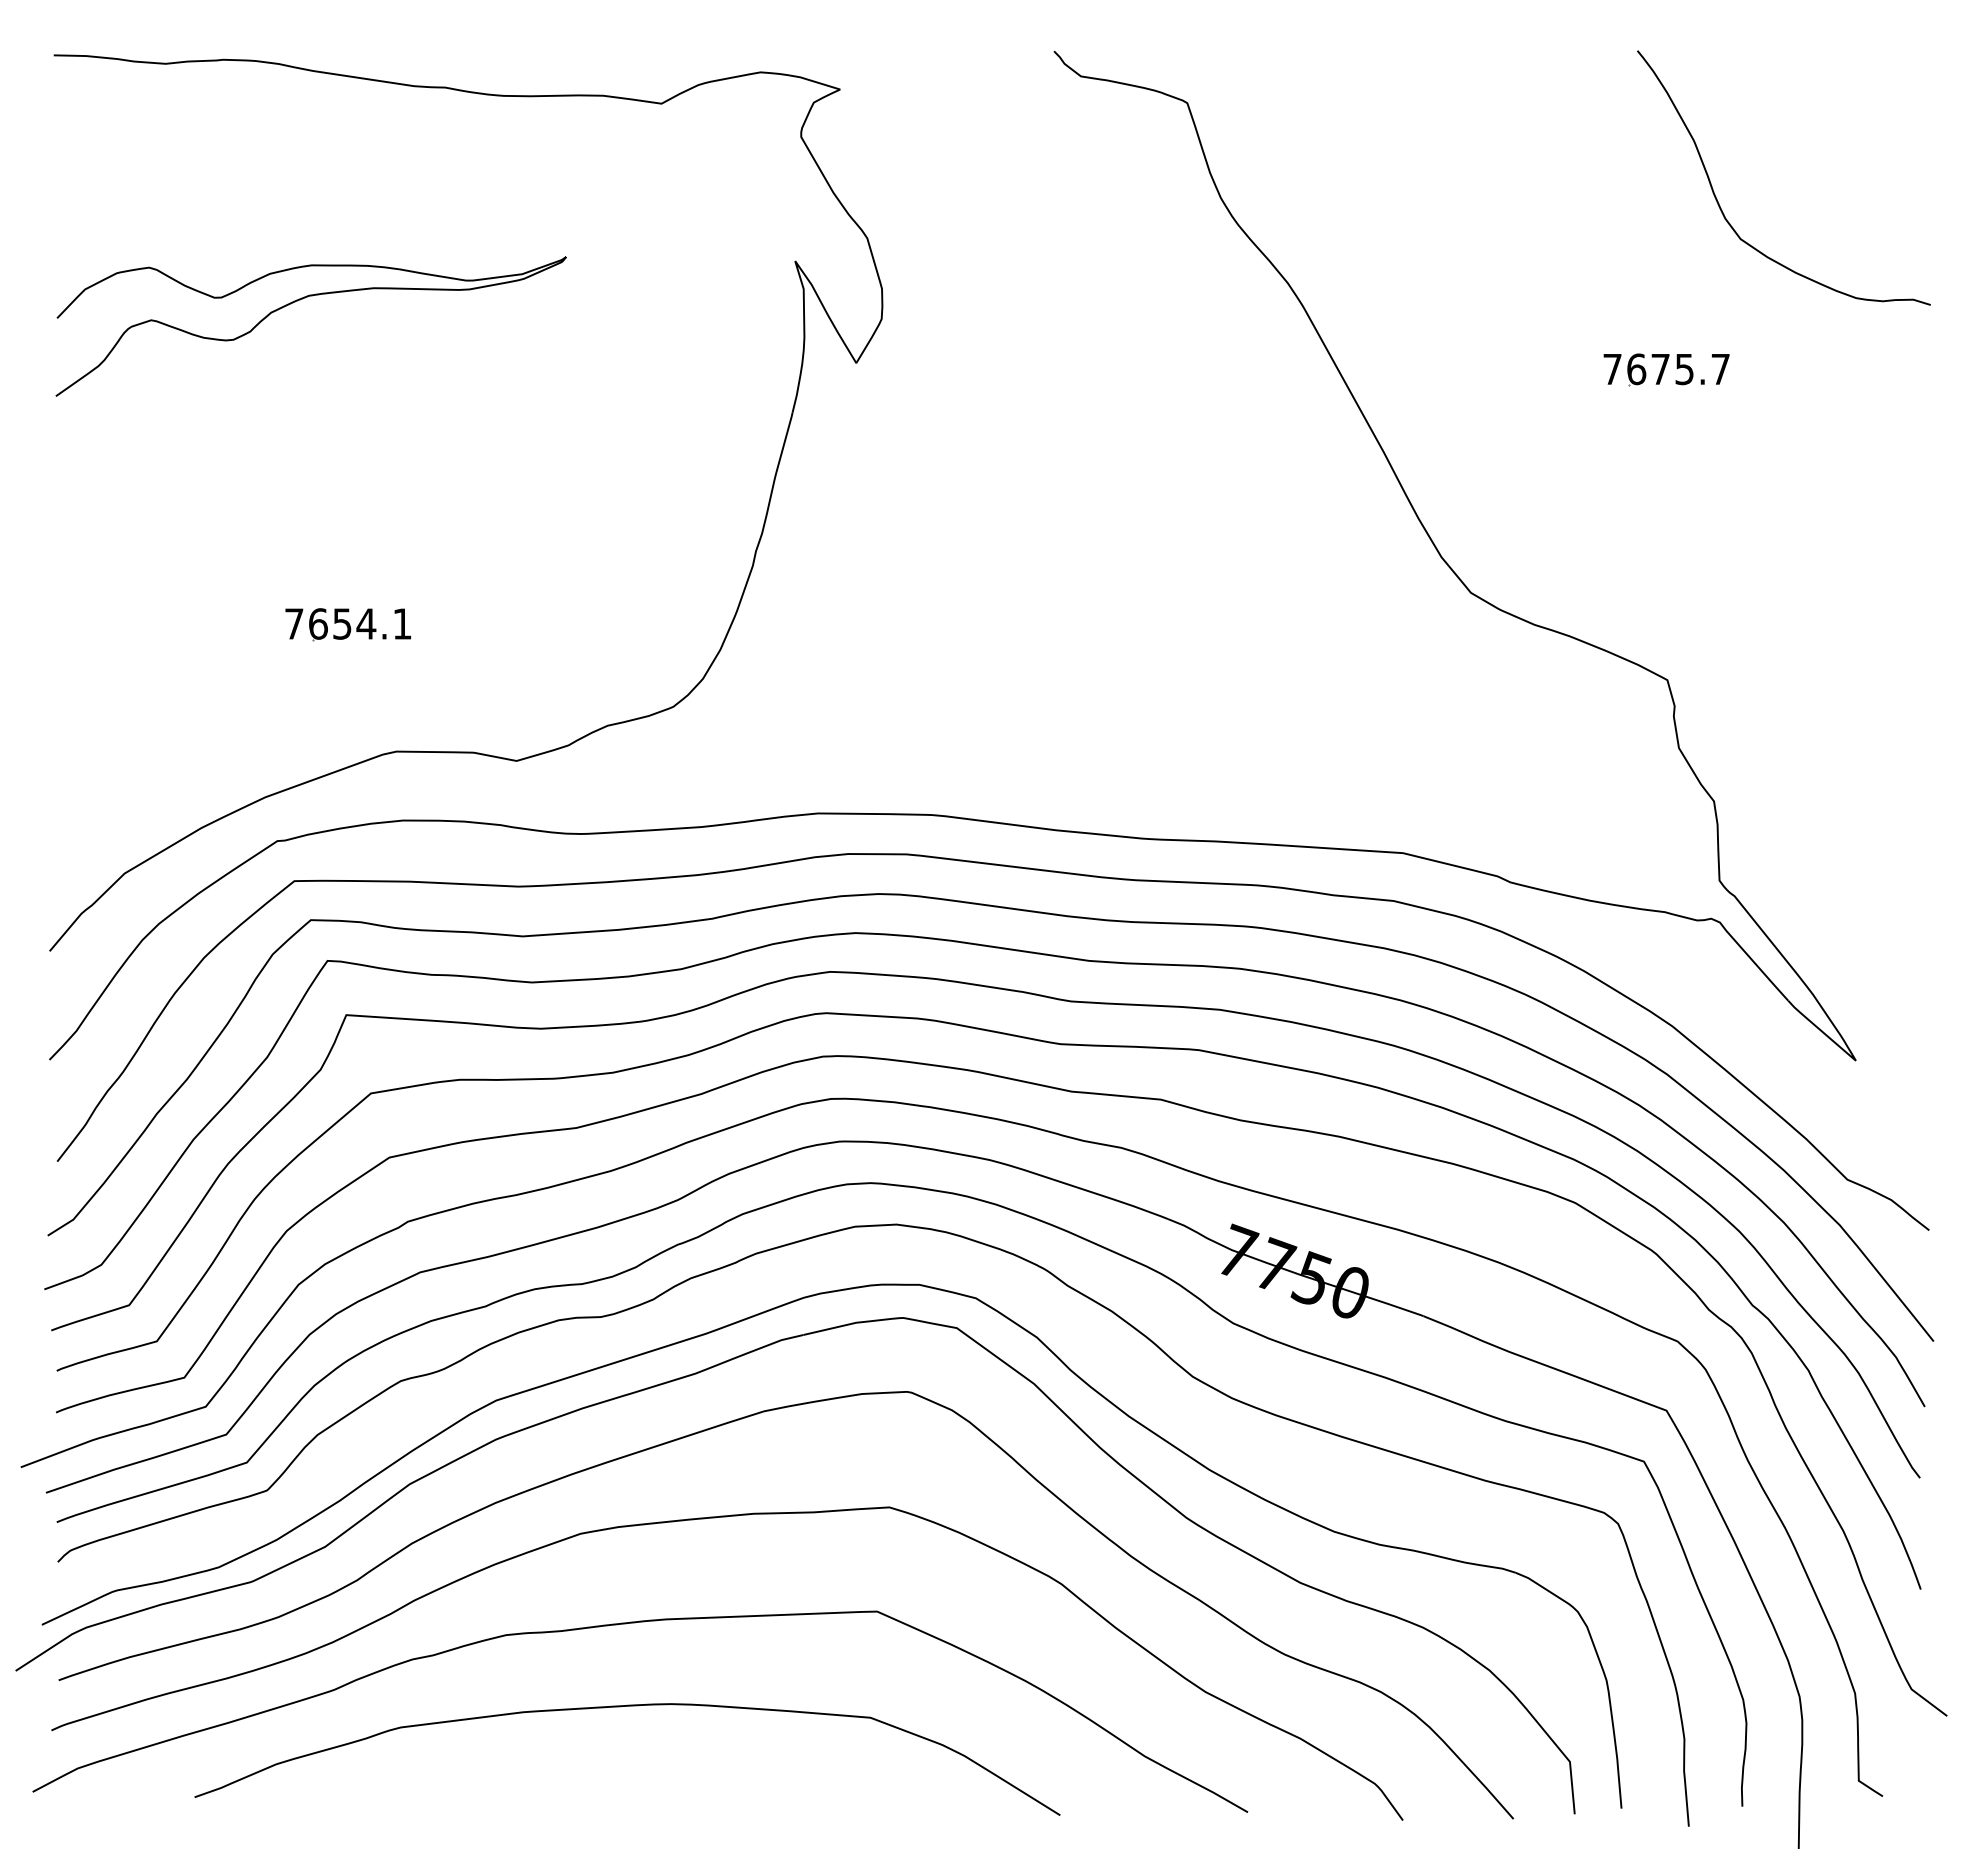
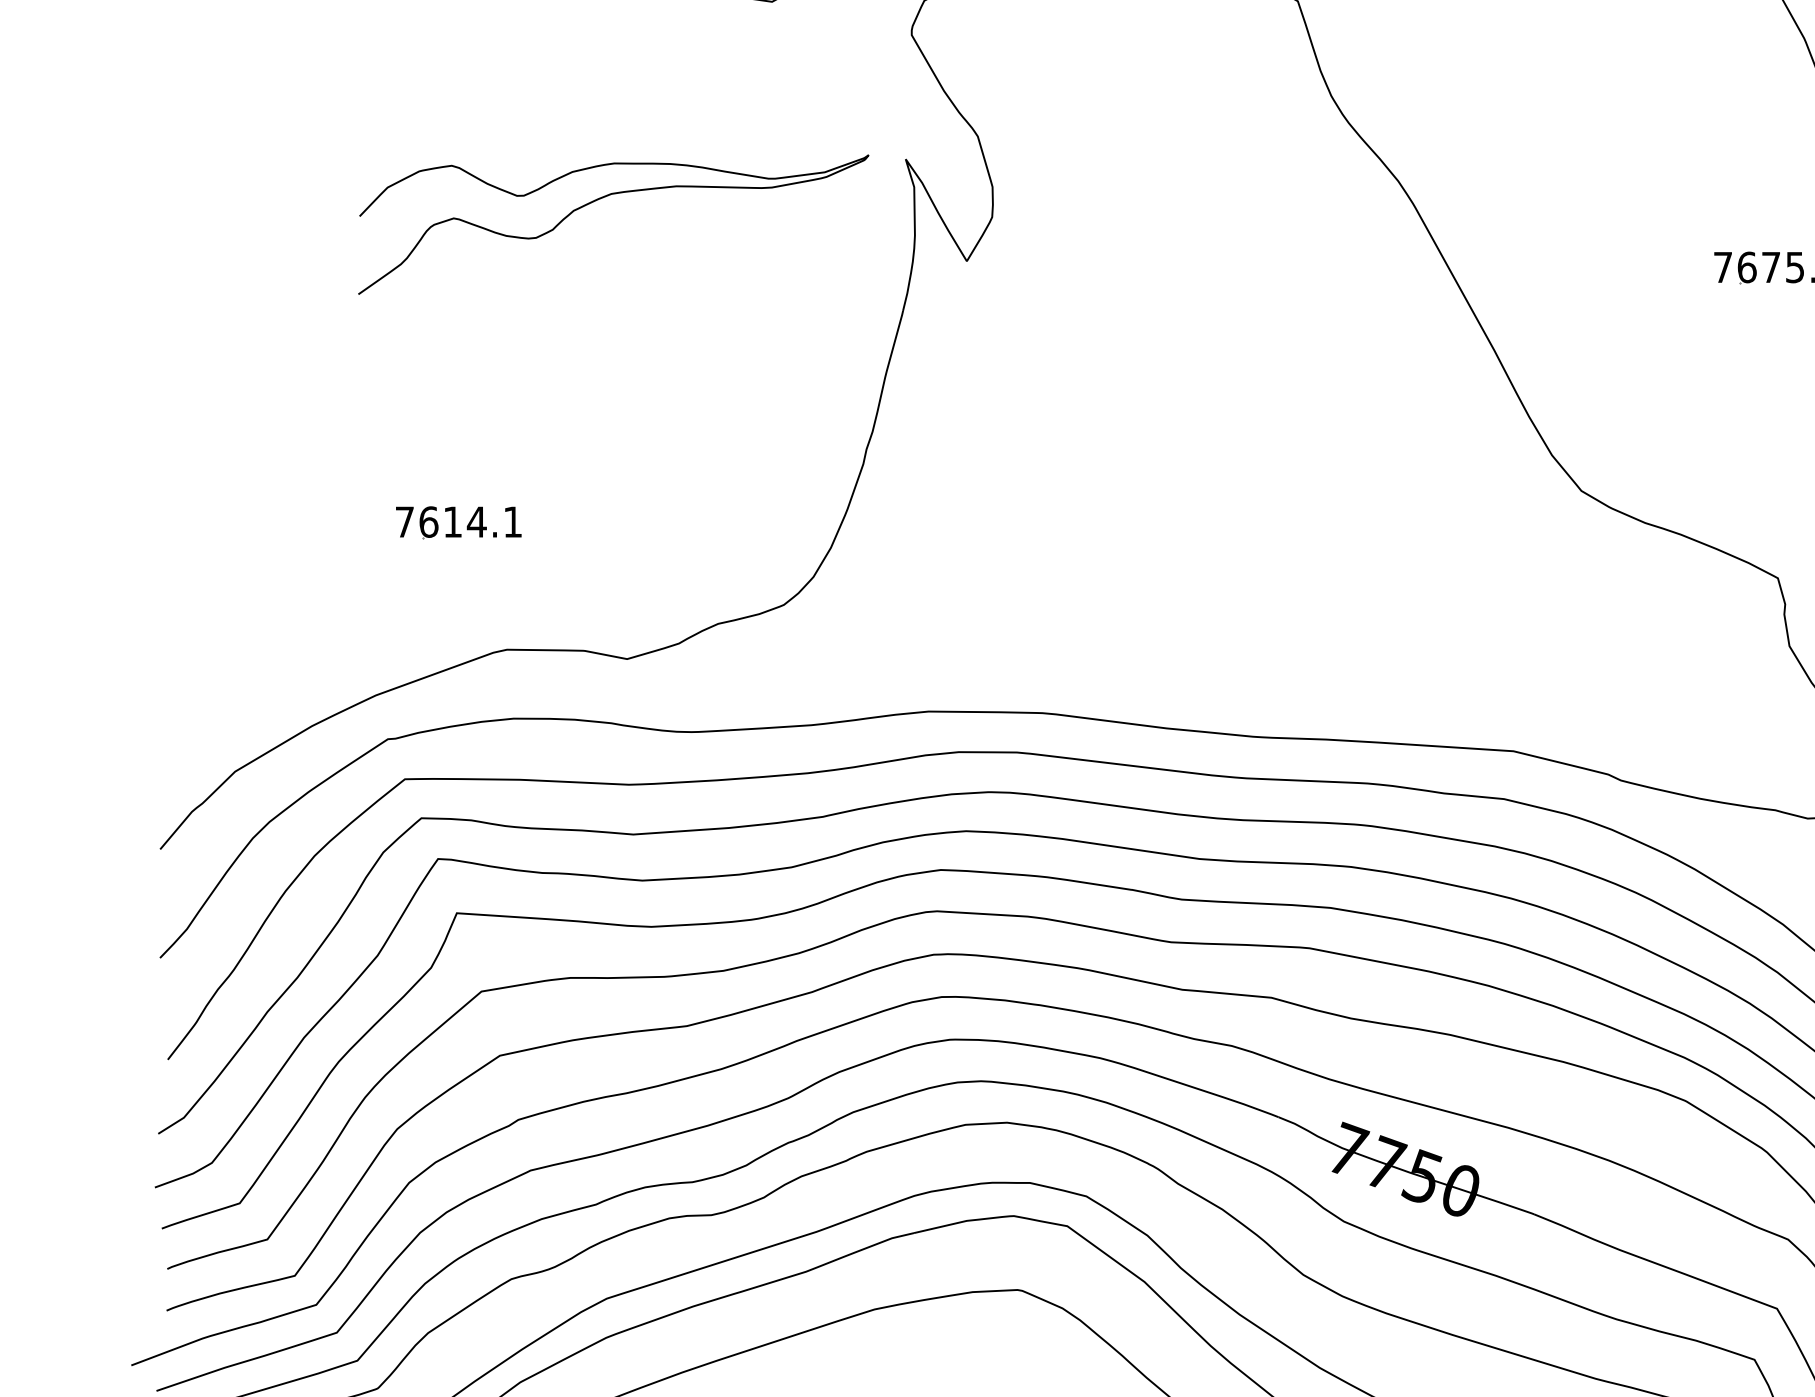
curve: (300, 300) -> (603, 198), moved
text: (342, 623) -> (453, 521), 7654.1 -> 7614.1

